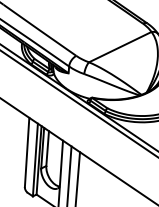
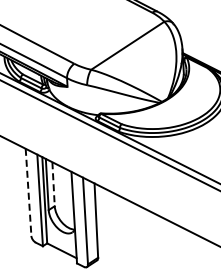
line: (47, 148) -> (53, 184), solid -> dashed
line: (27, 152) -> (28, 192), solid -> dashed

